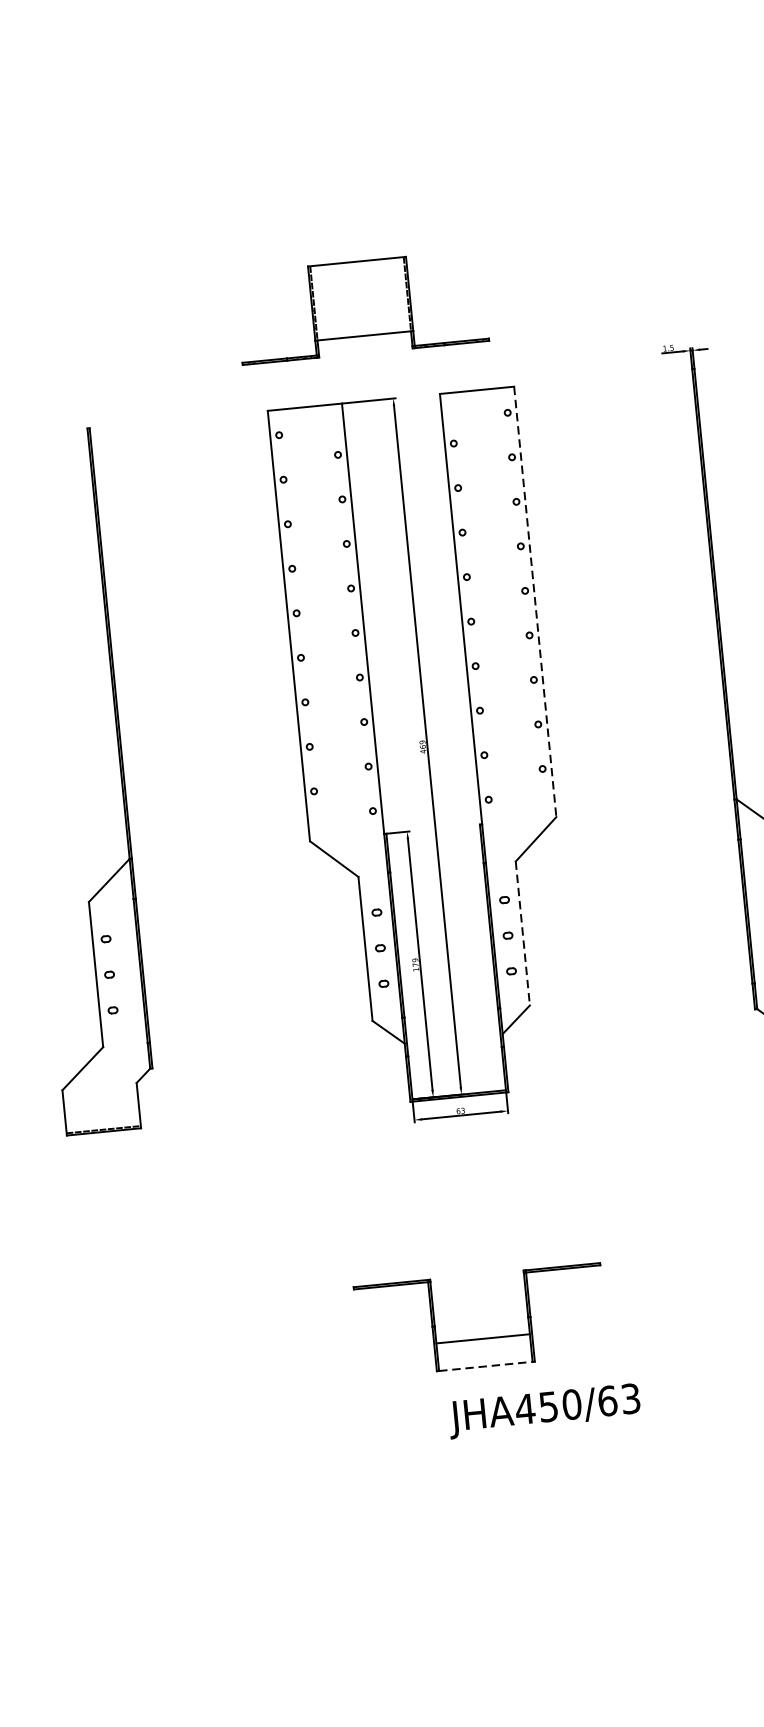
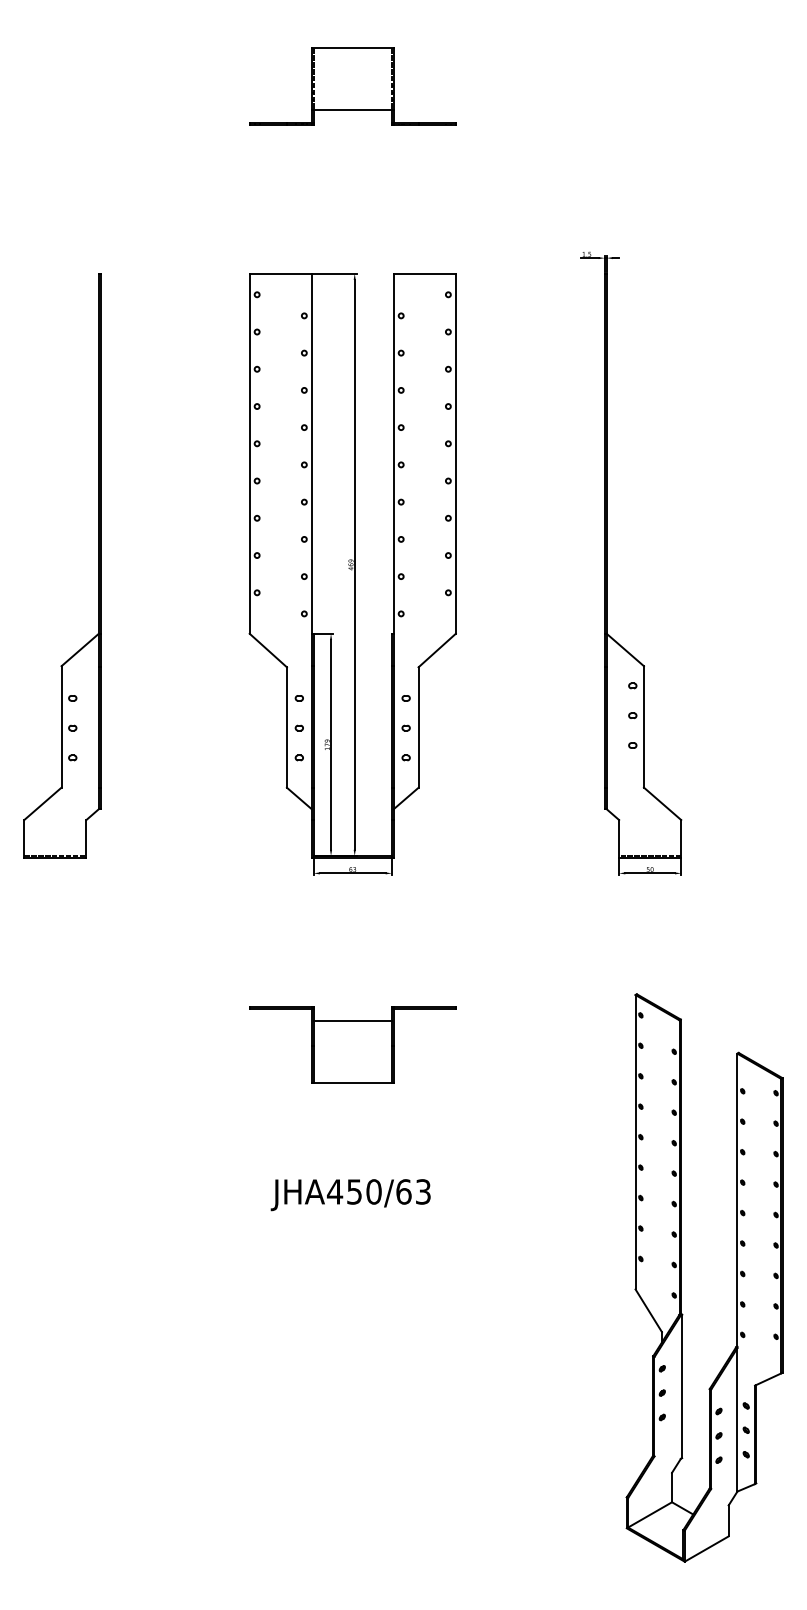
part: (361, 307) -> (352, 86), moved
line: (534, 602) -> (455, 454), dashed -> solid
line: (522, 934) -> (418, 728), dashed -> solid
line: (482, 1339) -> (352, 1021), moved
line: (486, 1366) -> (353, 1083), dashed -> solid
text: (544, 1411) -> (350, 1195), moved

